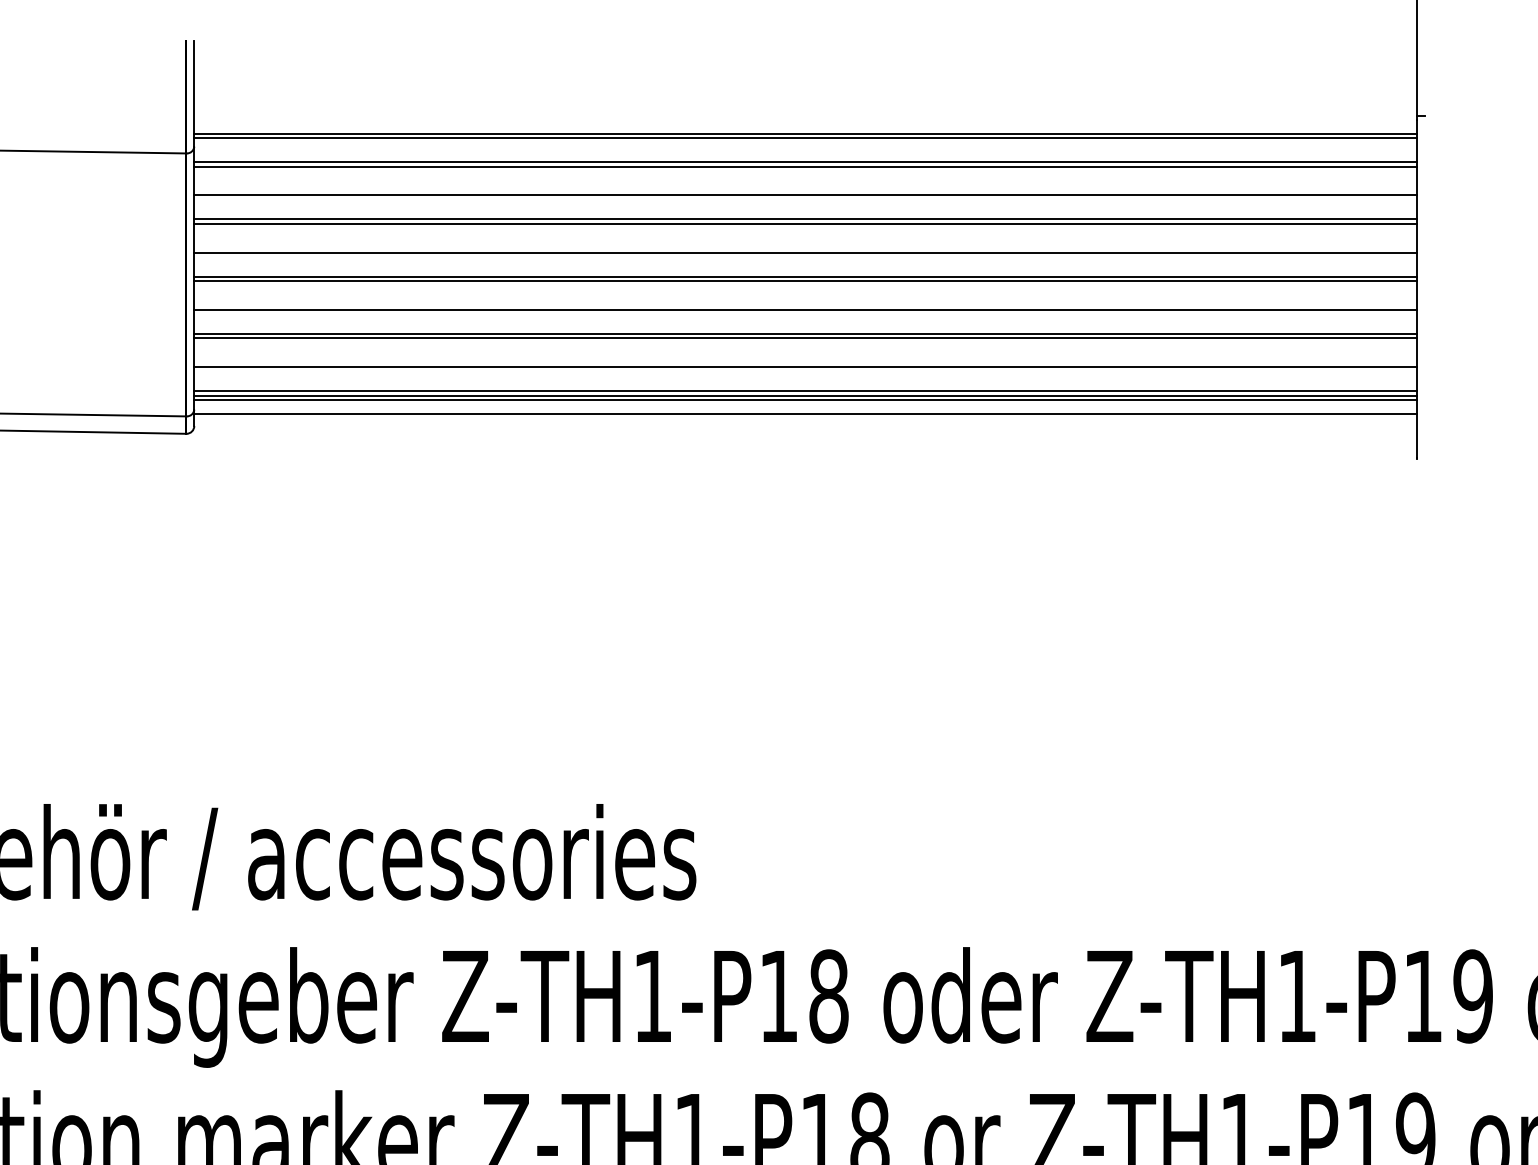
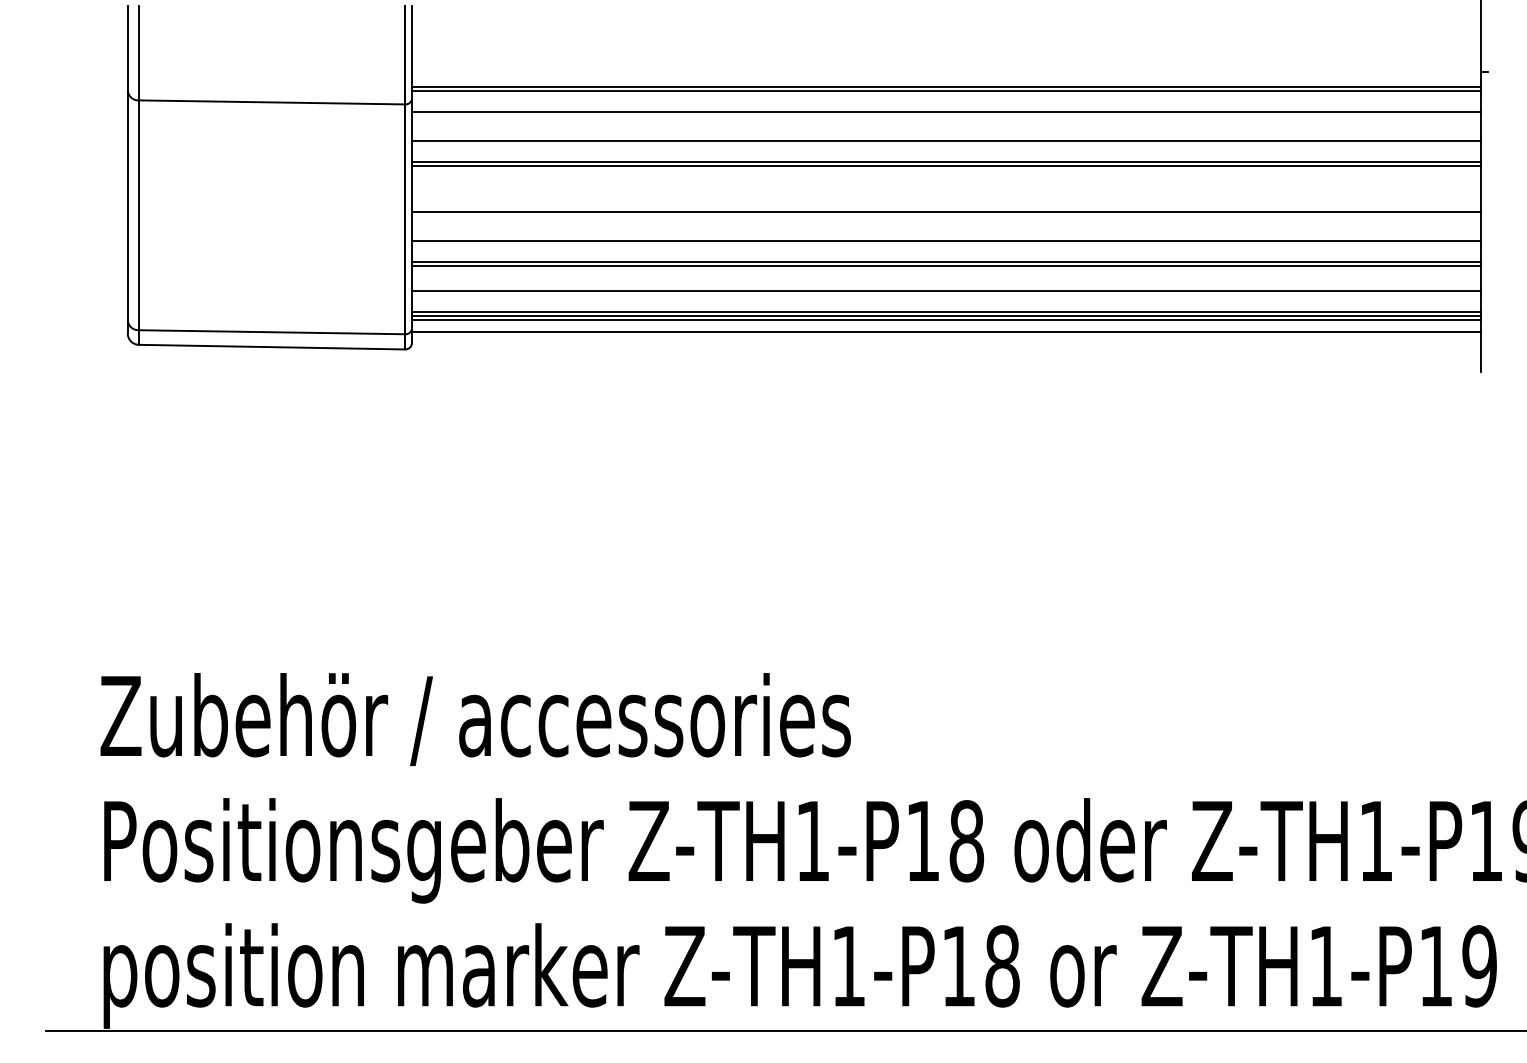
line: (805, 167) -> (946, 116), removed
line: (805, 253) -> (946, 191), removed
line: (805, 281) -> (946, 216), removed

